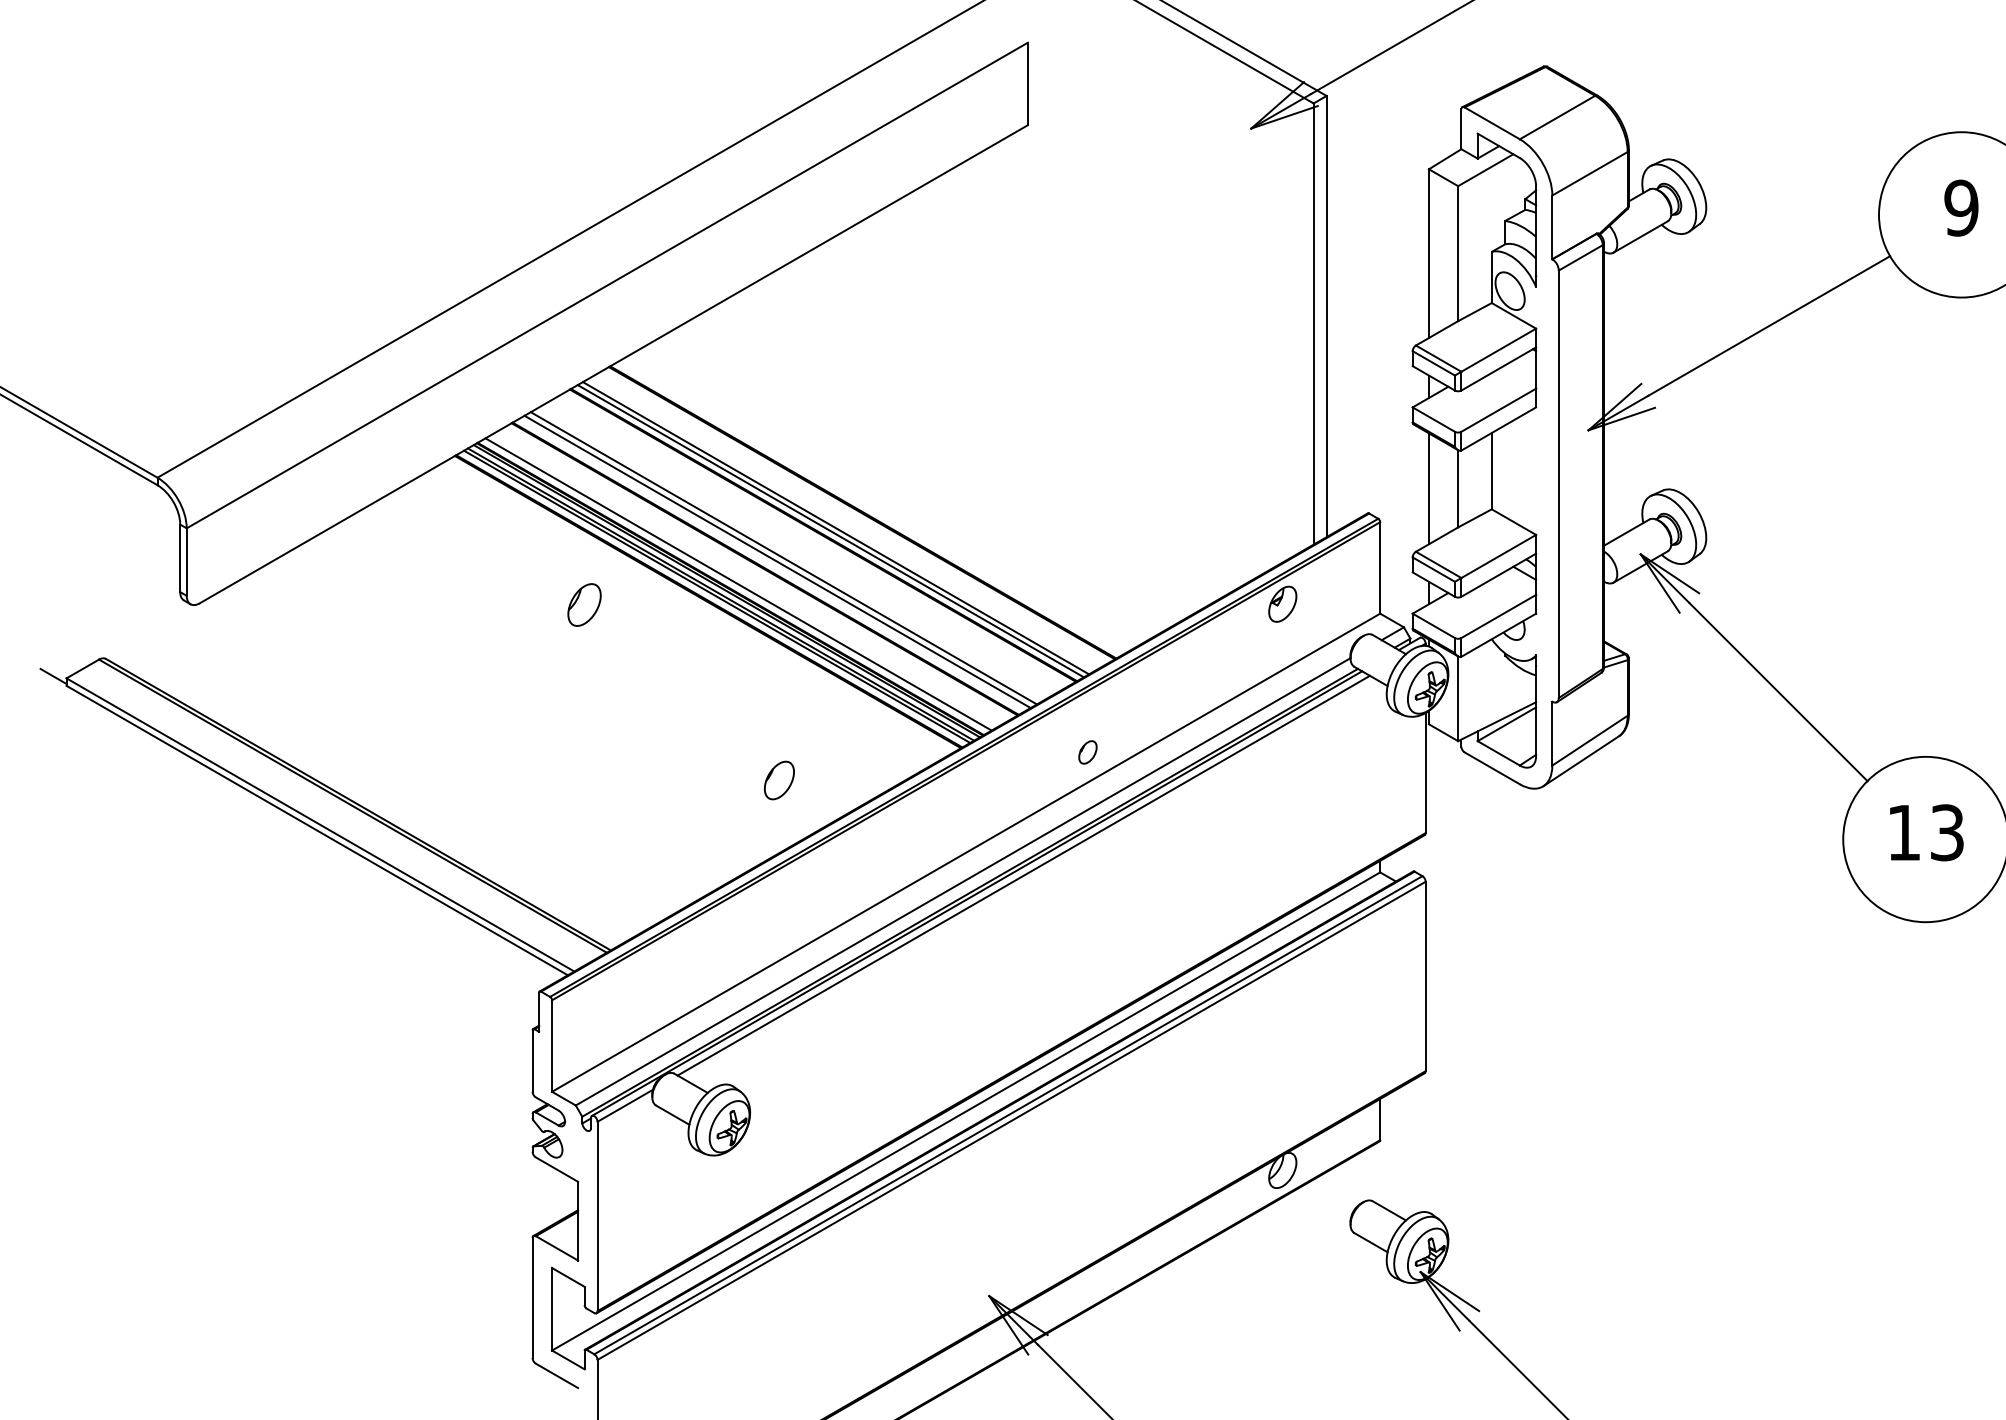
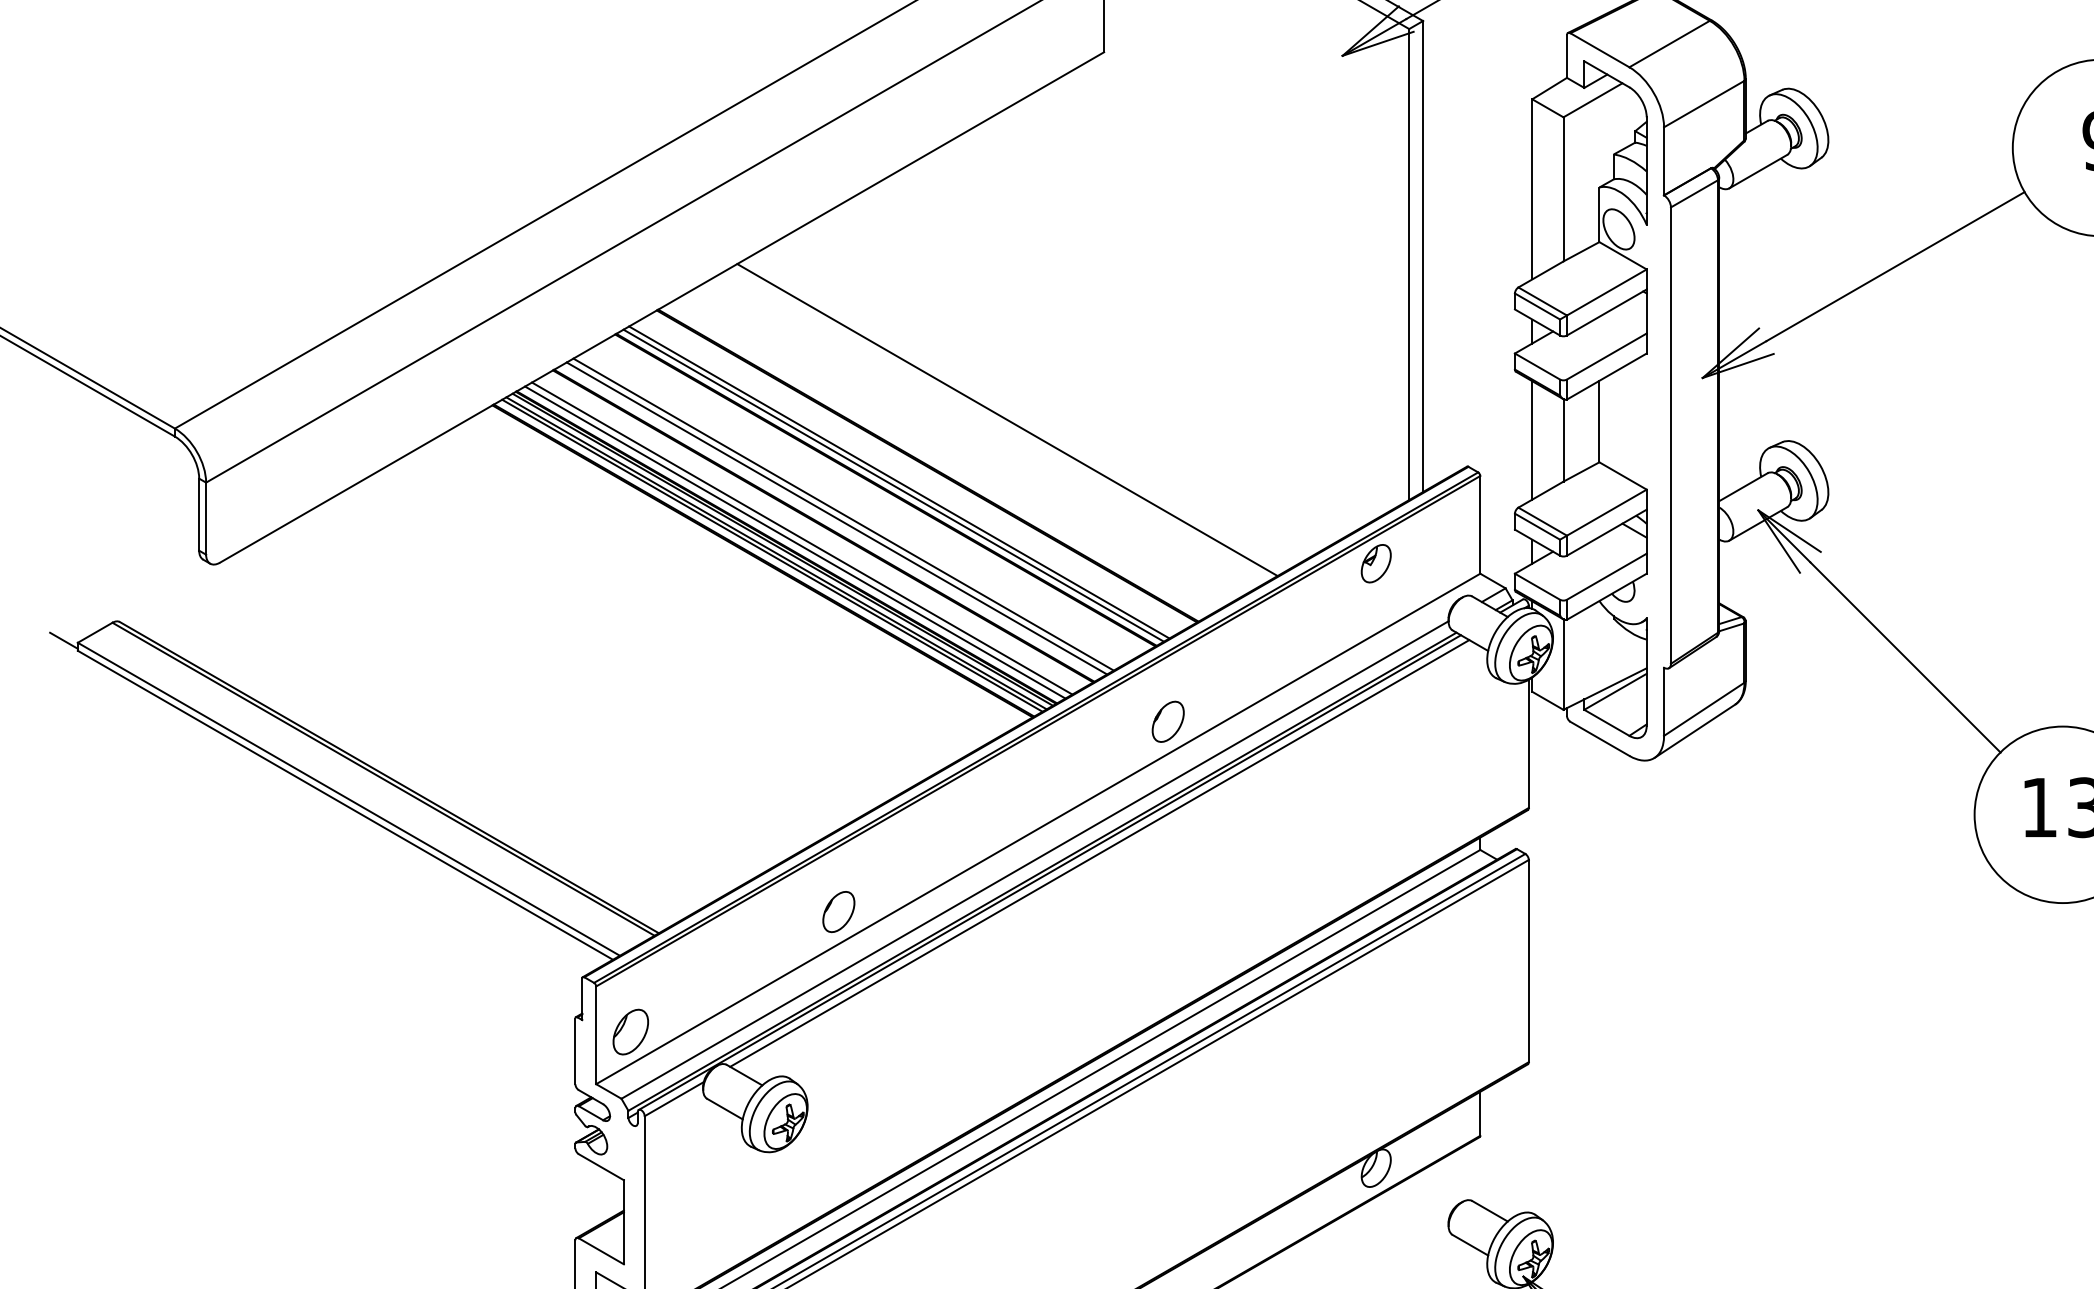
line: (937, 469) -> (1007, 419), added
line: (745, 580) -> (802, 538), added
part: (584, 604) -> (630, 1031), moved
part: (1087, 752) -> (1167, 721), size x1.67
part: (779, 780) -> (838, 911), moved

